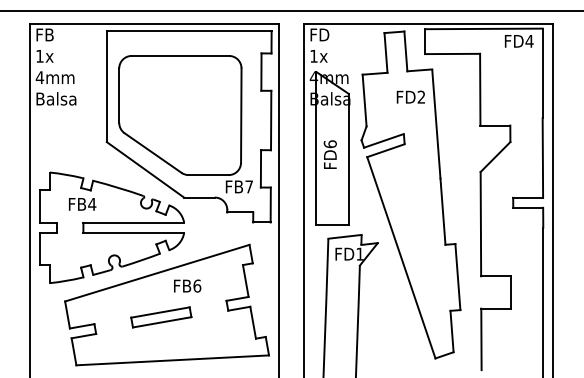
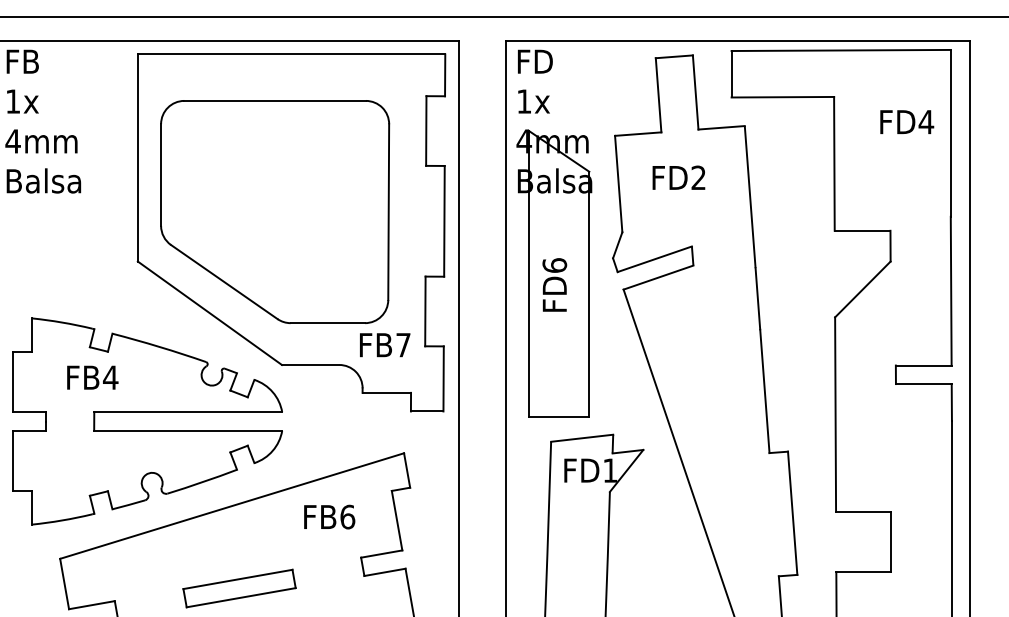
text: (519, 41) -> (907, 122), moved
text: (410, 96) -> (678, 176), moved
text: (187, 285) -> (329, 515), moved

